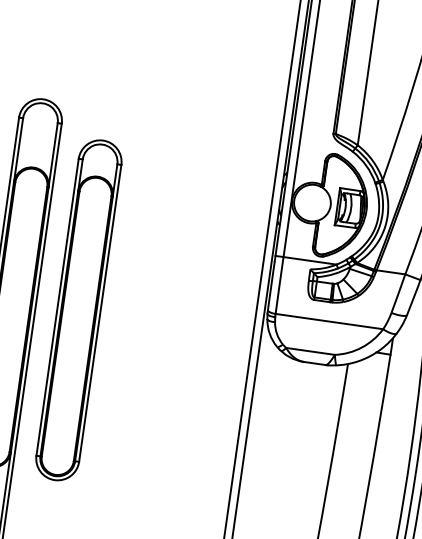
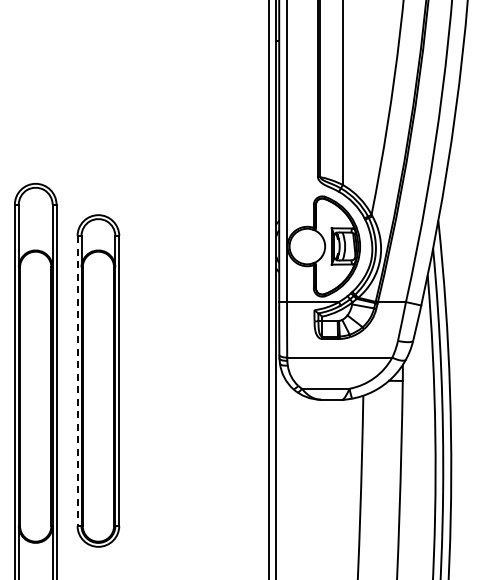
line: (57, 307) -> (77, 381), solid -> dashed

